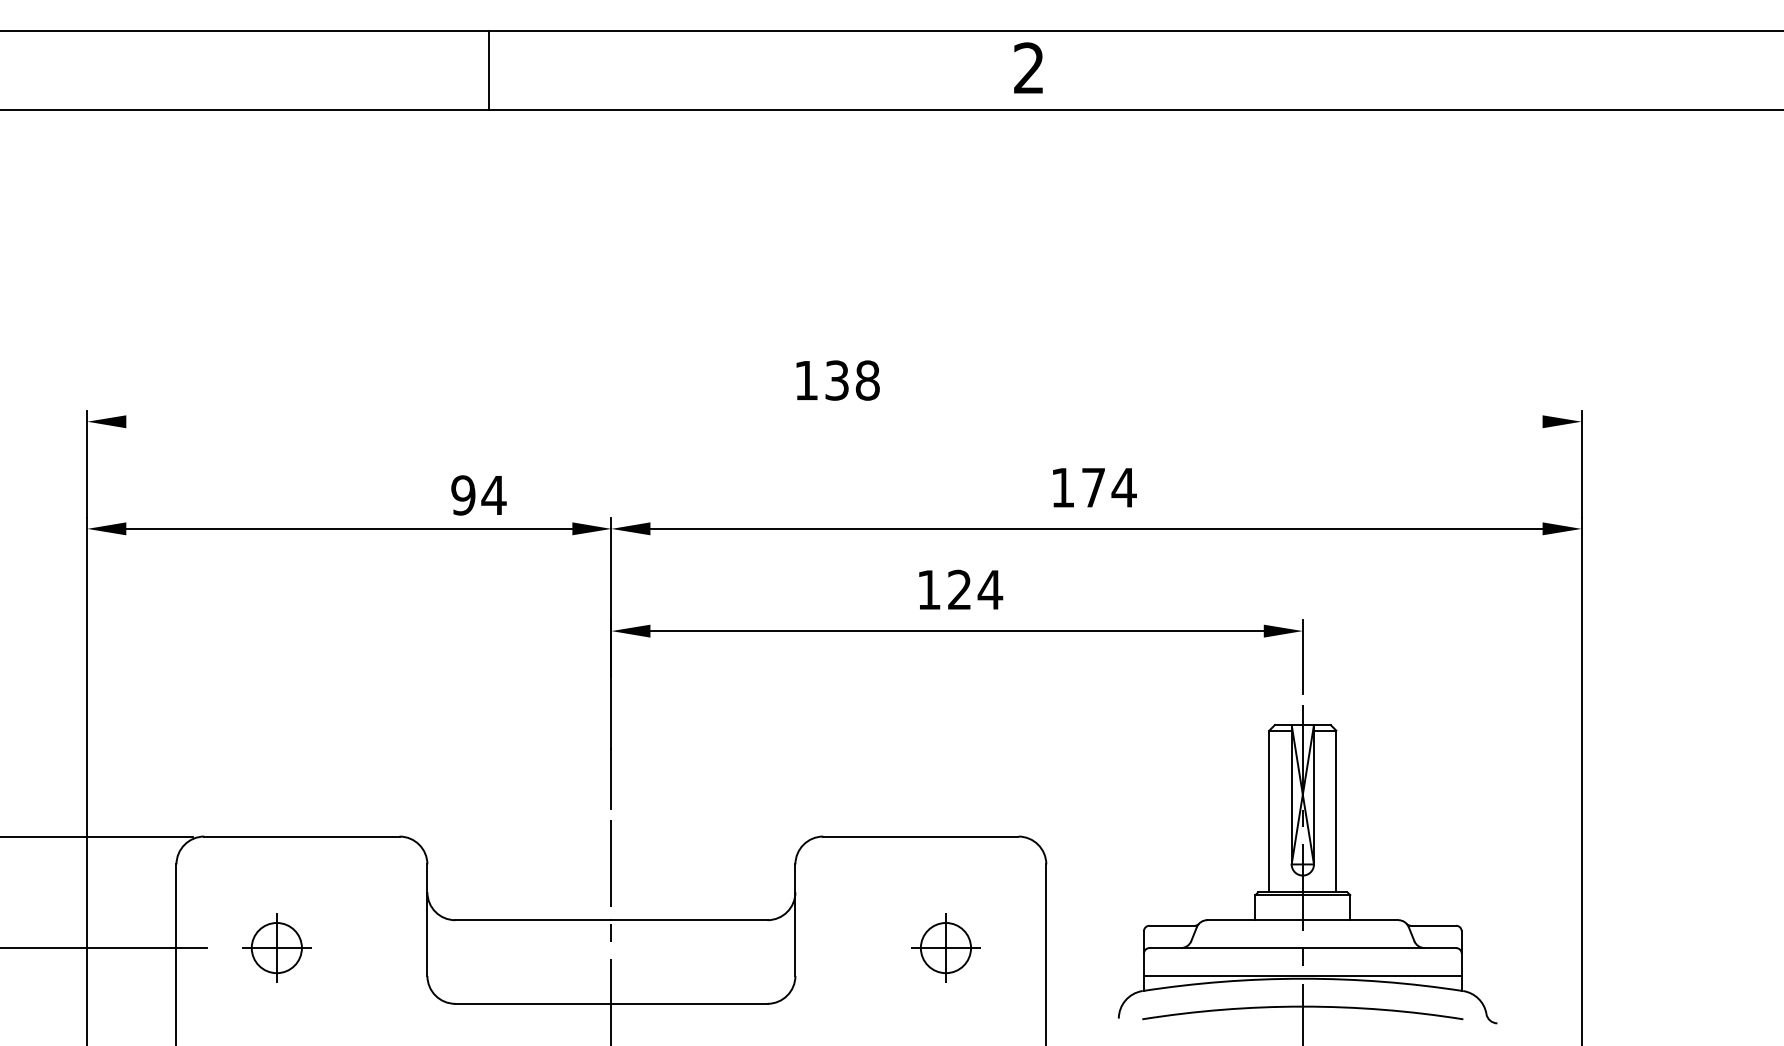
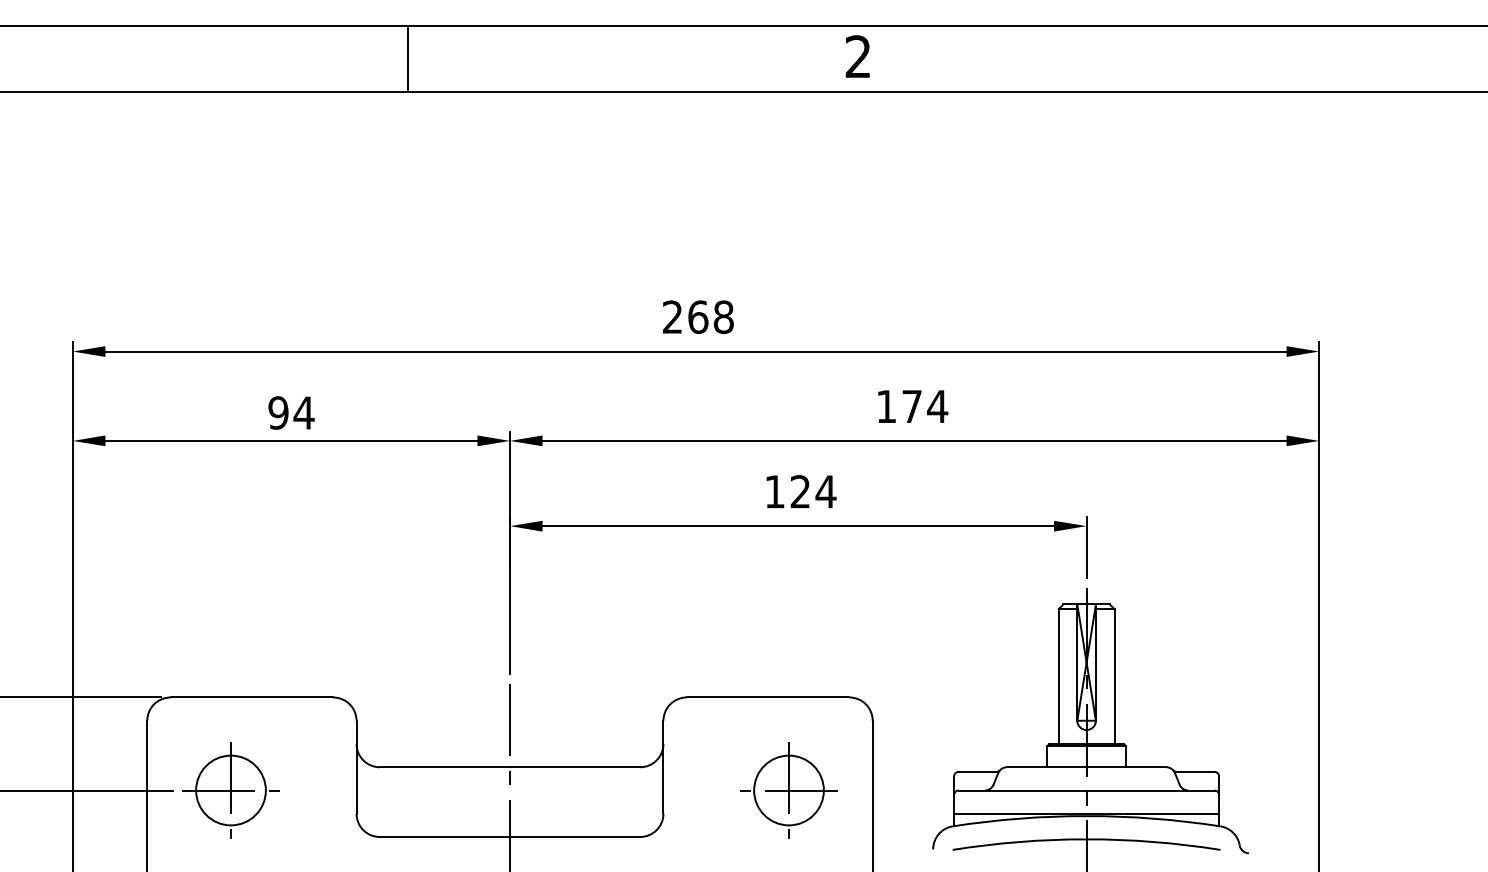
text: (821, 380) -> (685, 317), 138 -> 268
line: (833, 421) -> (695, 351), added
text: (478, 494) -> (291, 412), moved
part: (276, 948) -> (230, 790), size x1.67
part: (945, 948) -> (788, 790), size x1.67

